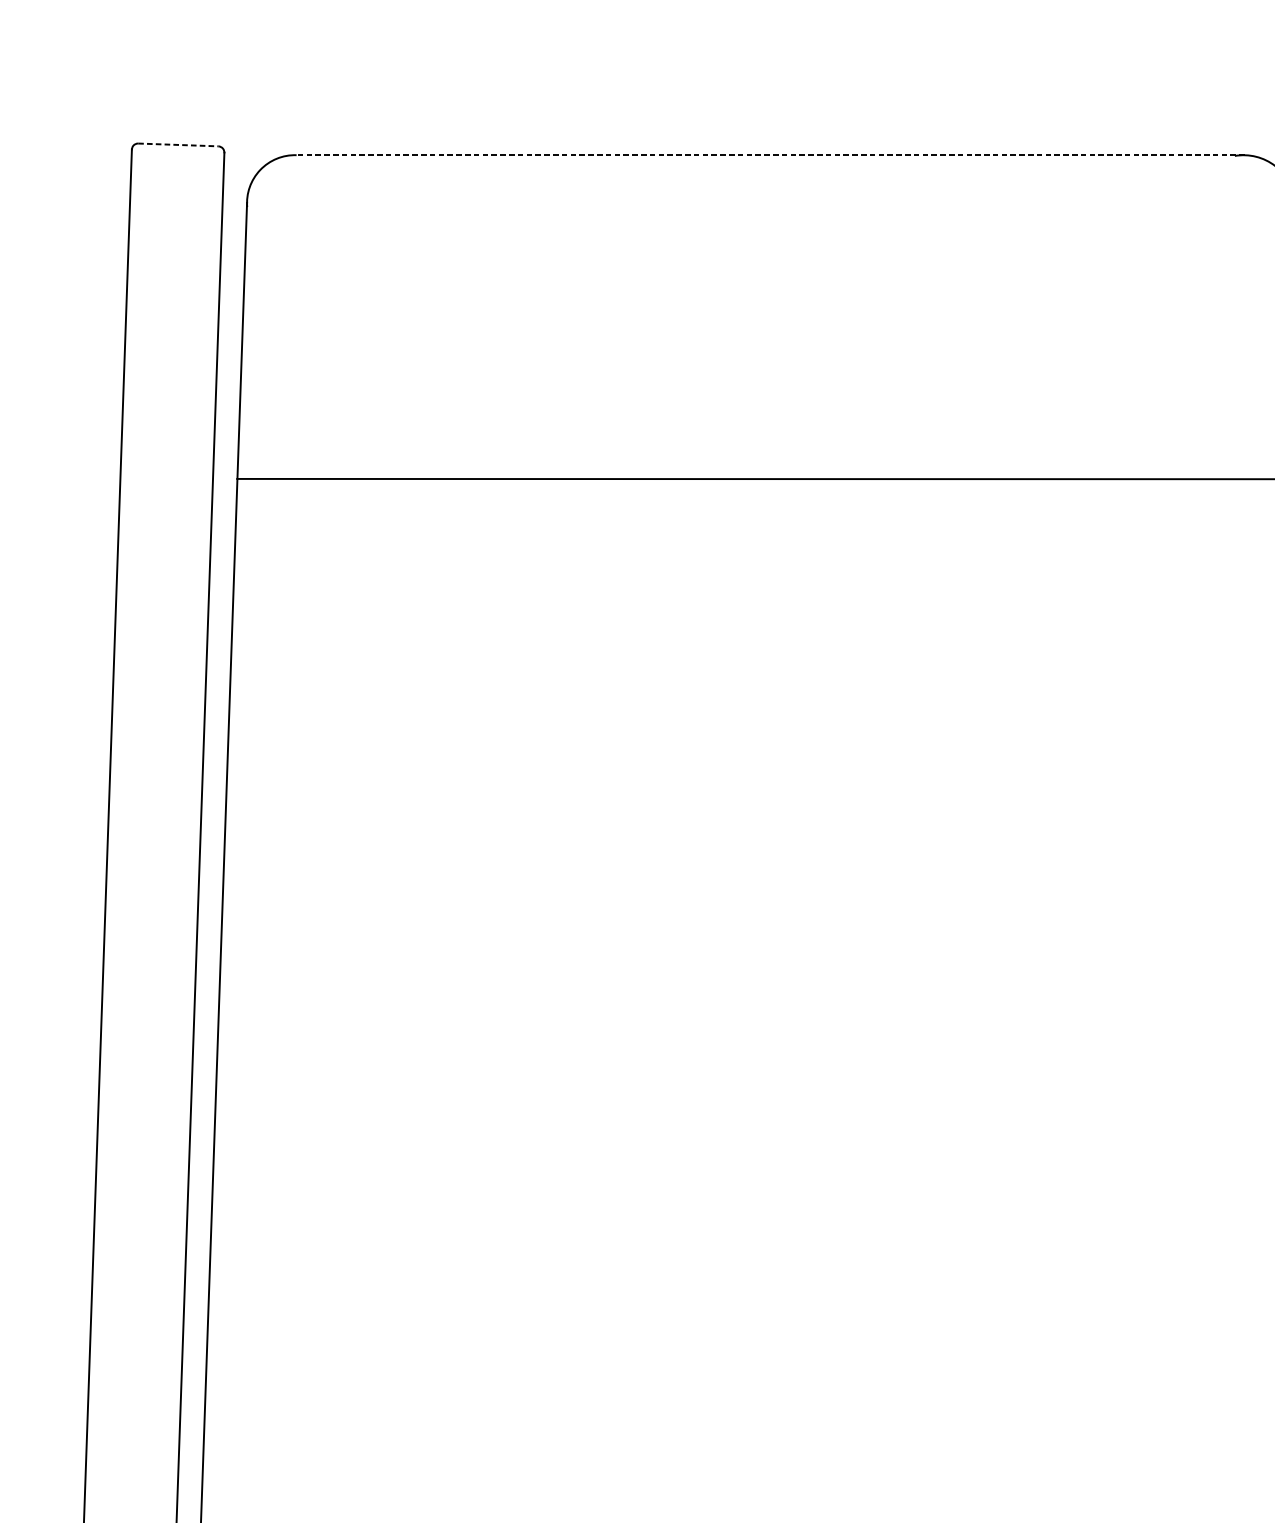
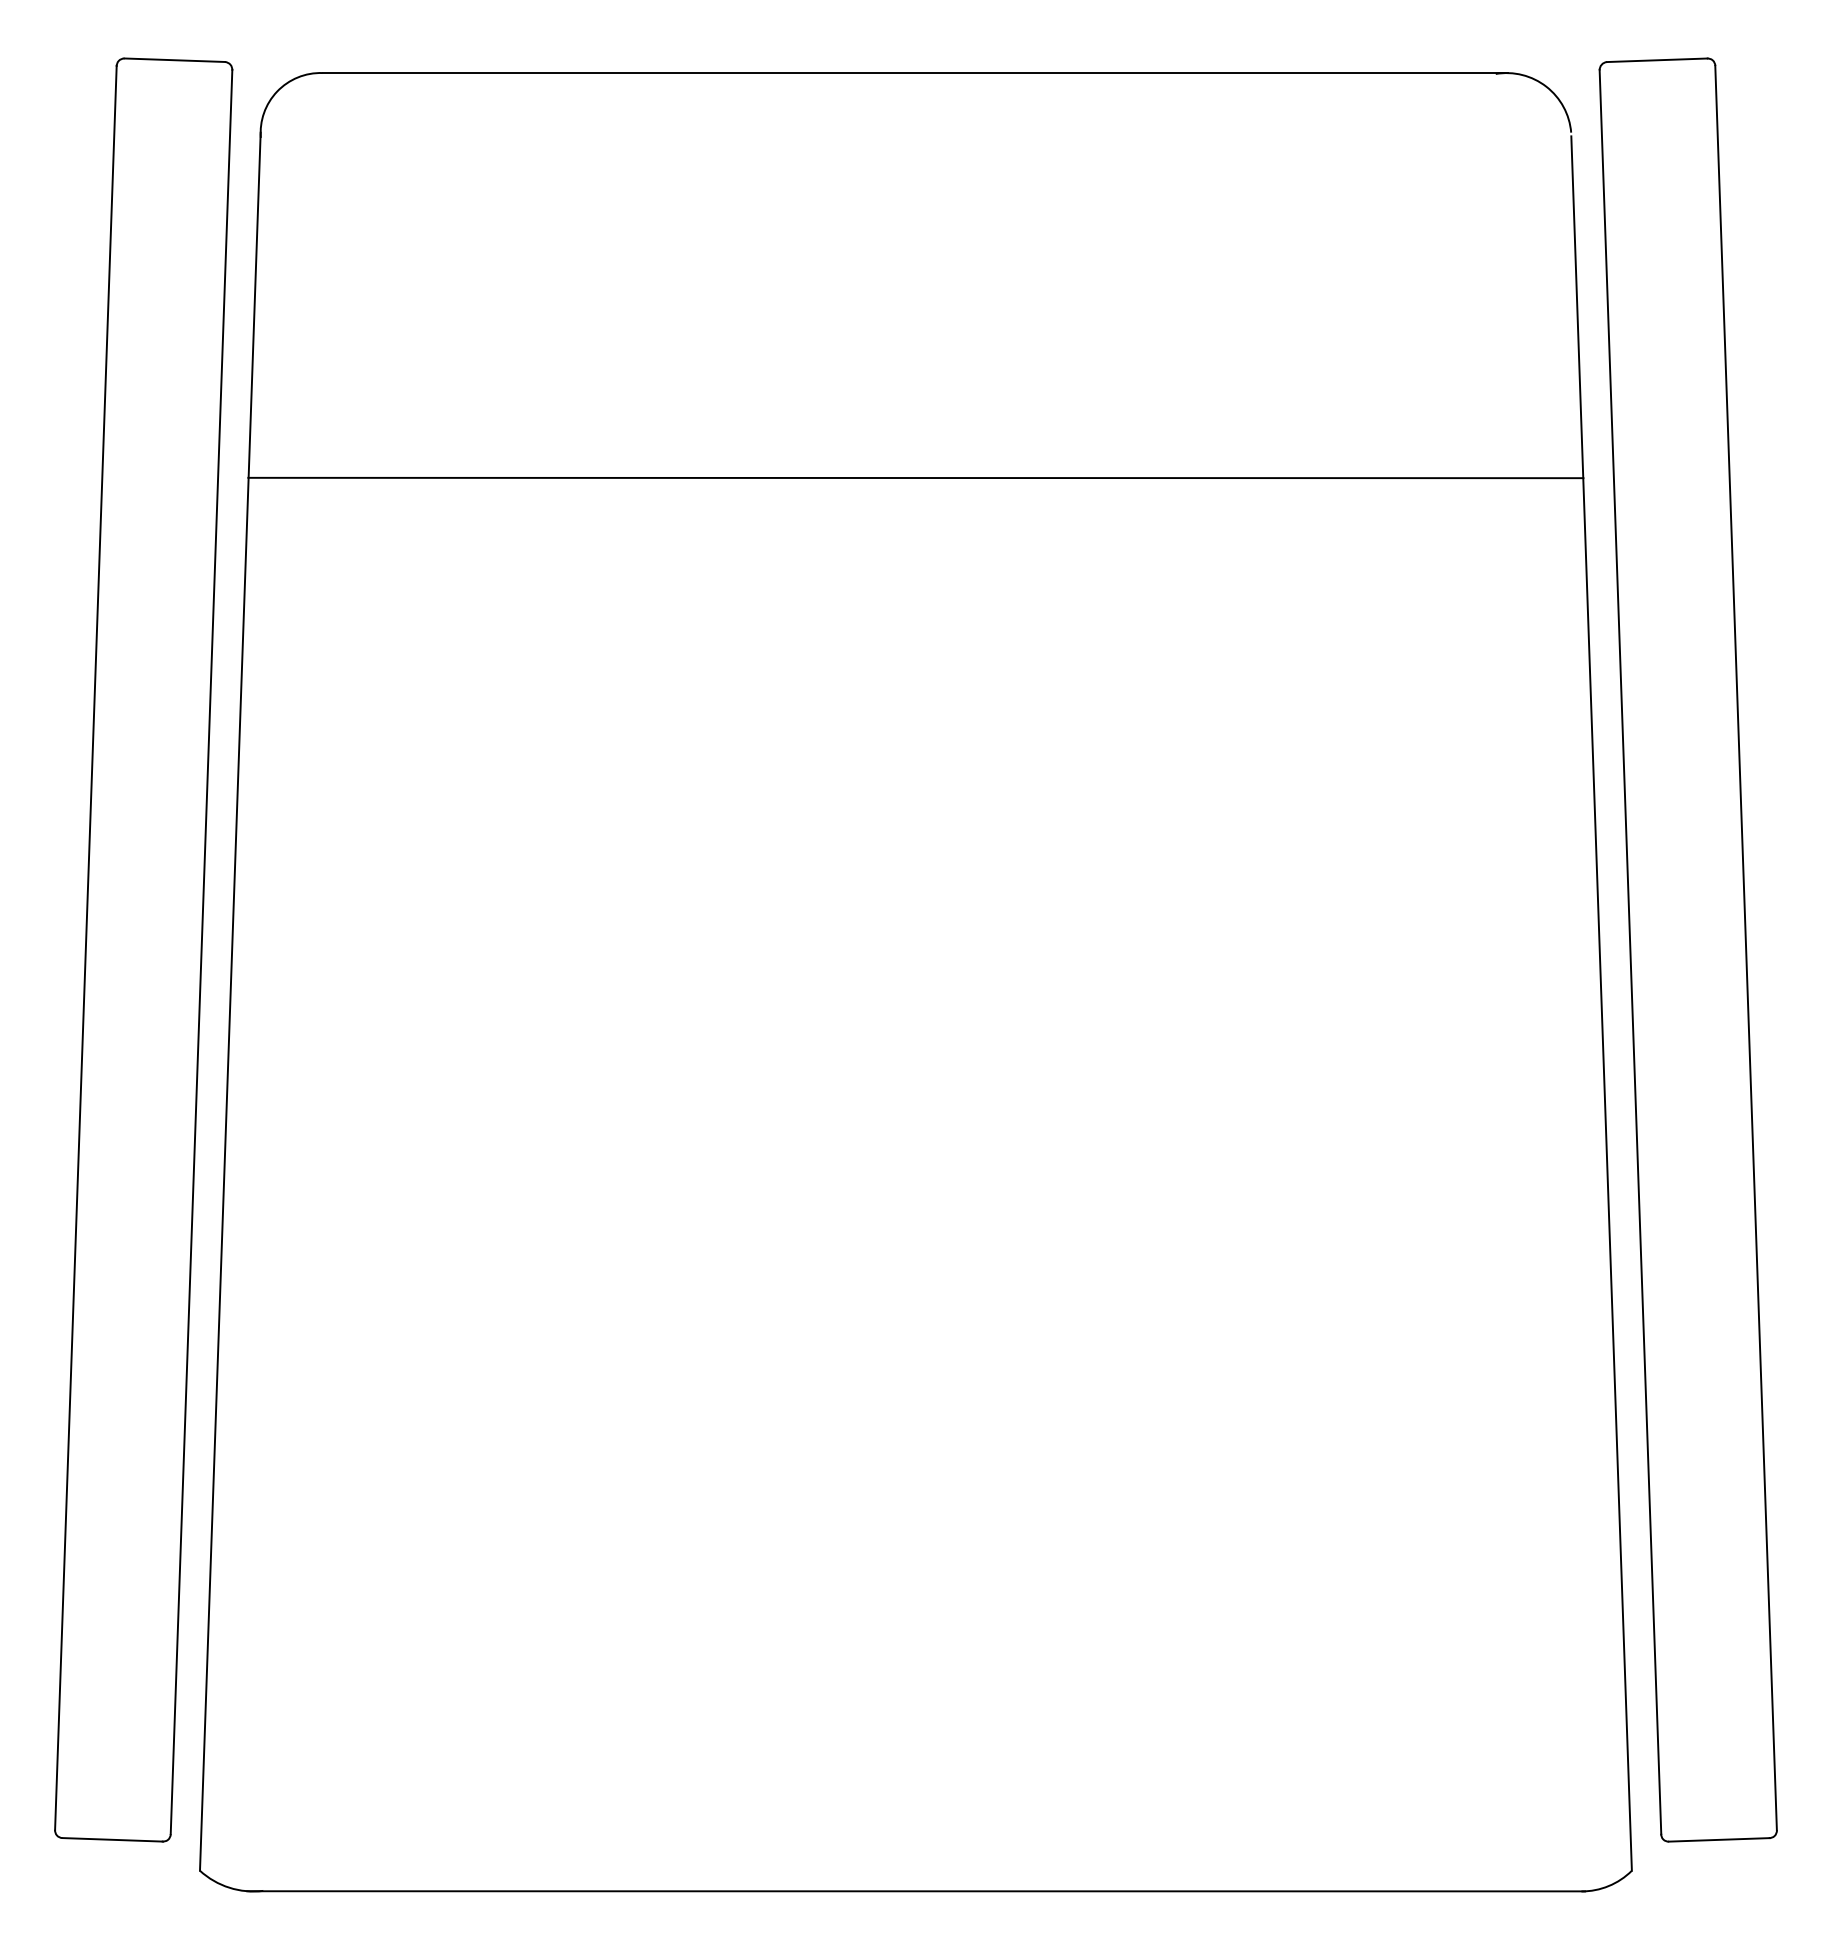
line: (178, 145) -> (175, 60), dashed -> solid
line: (770, 155) -> (915, 73), dashed -> solid

